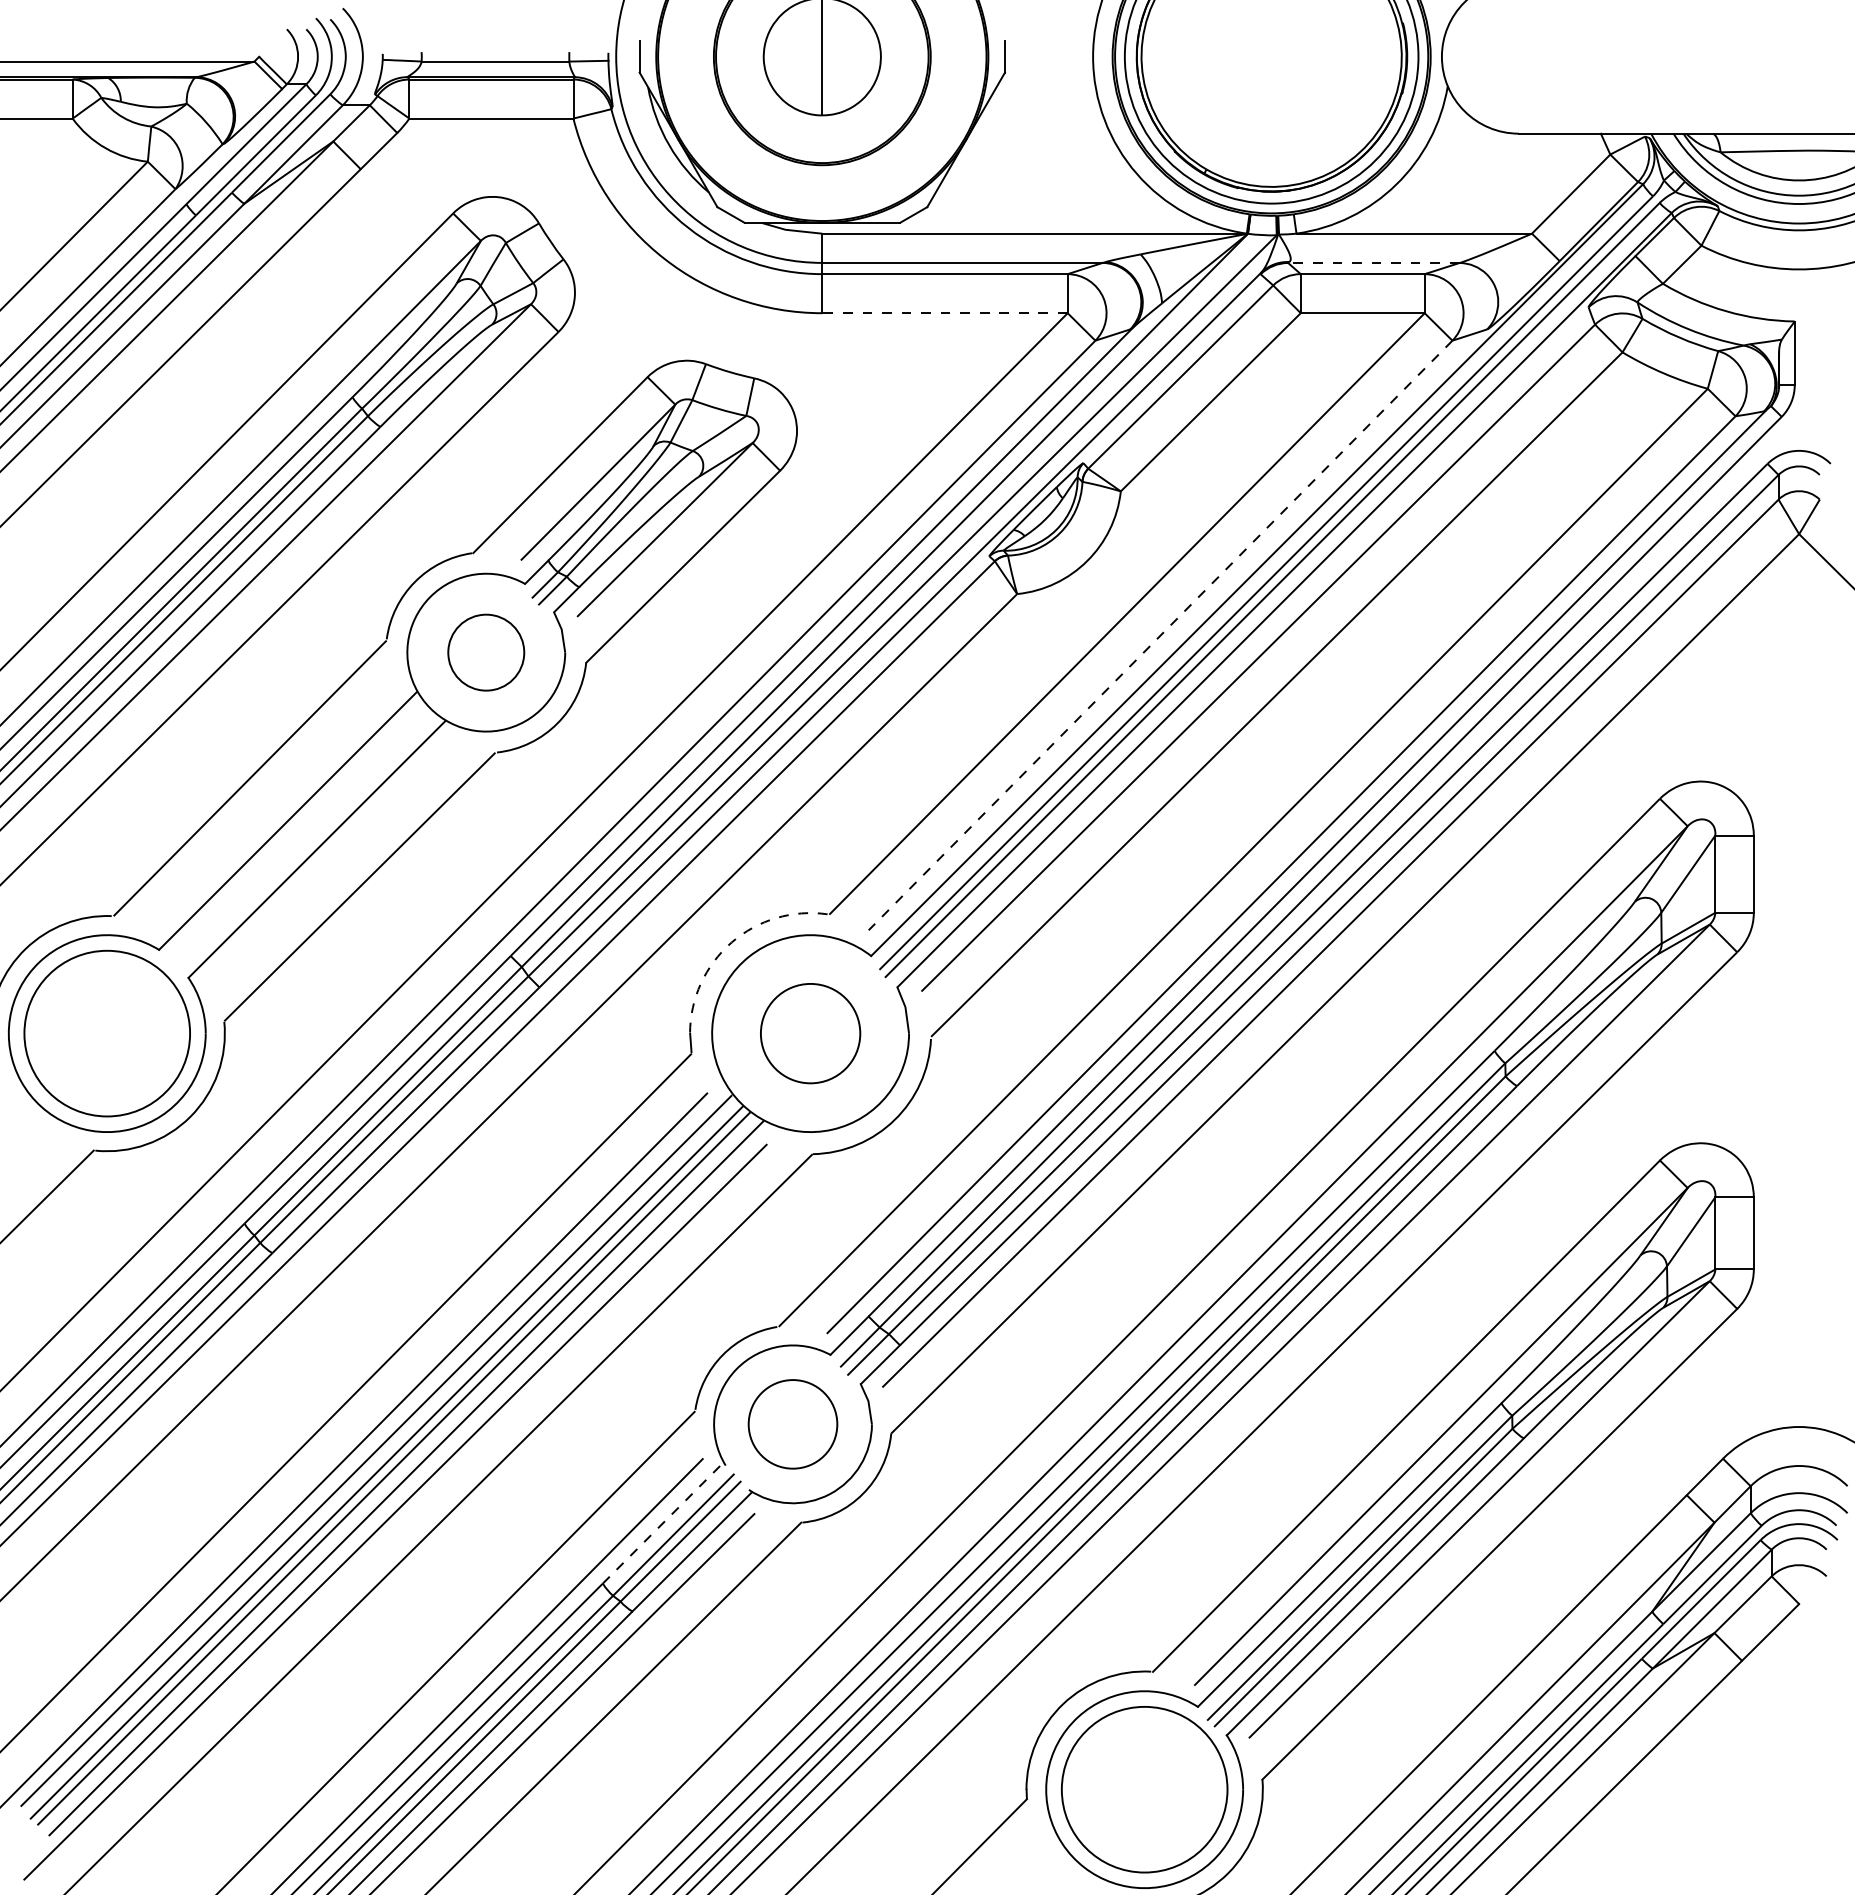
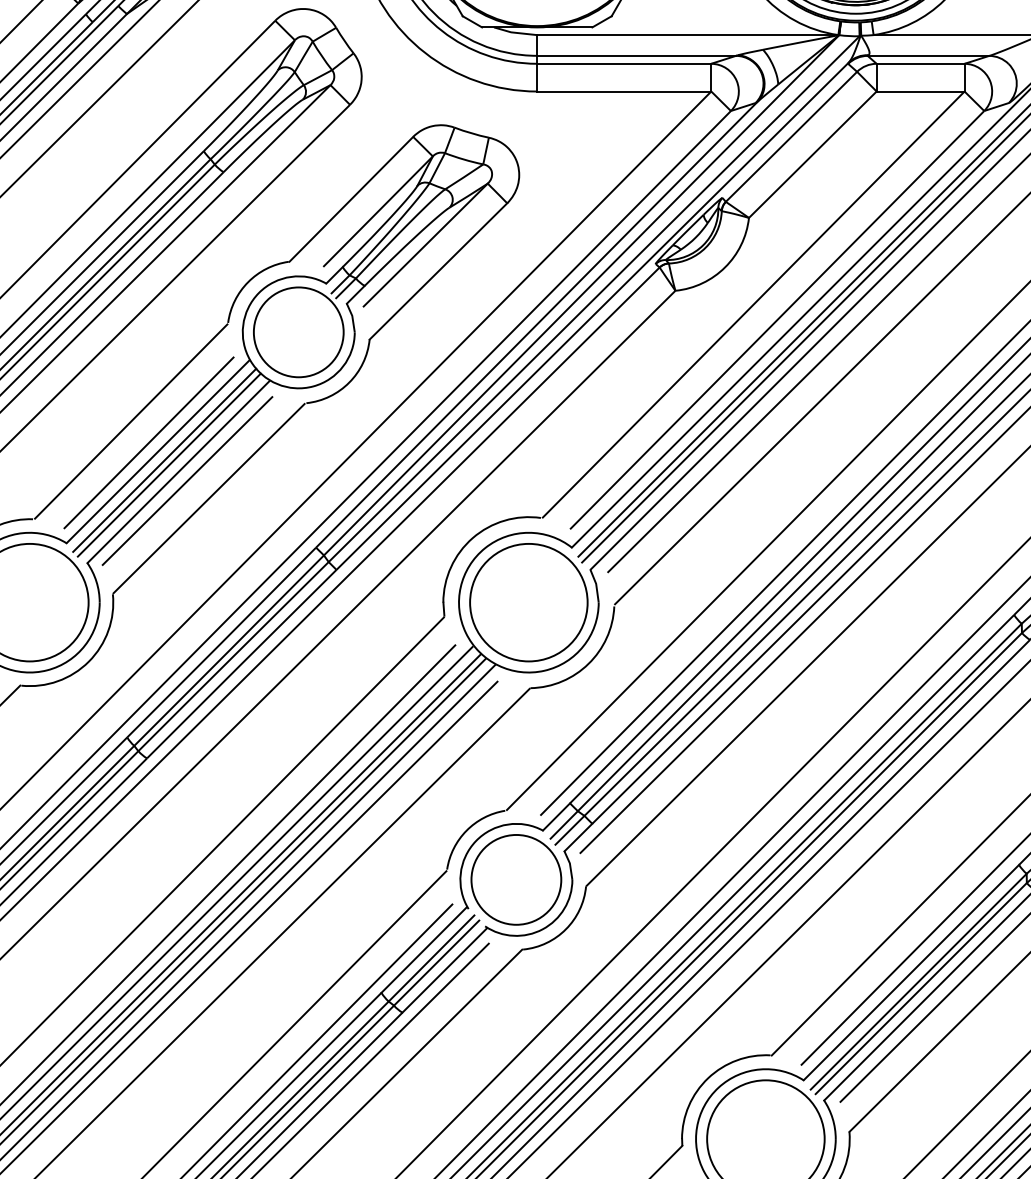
line: (1373, 263) -> (928, 56), dashed -> solid
line: (945, 313) -> (624, 91), dashed -> solid
line: (1161, 634) -> (777, 319), dashed -> solid
circle: (485, 652) -> (298, 332), size x1.67
line: (275, 808) -> (149, 442), added
line: (297, 833) -> (164, 460), added
line: (303, 839) -> (169, 464), added
line: (329, 861) -> (187, 480), added
arc: (731, 942) -> (472, 538), dashed -> solid
circle: (810, 1033) -> (528, 602), size x1.67
circle: (792, 1424) -> (516, 879), size x1.43
line: (663, 1522) -> (424, 949), dashed -> solid

